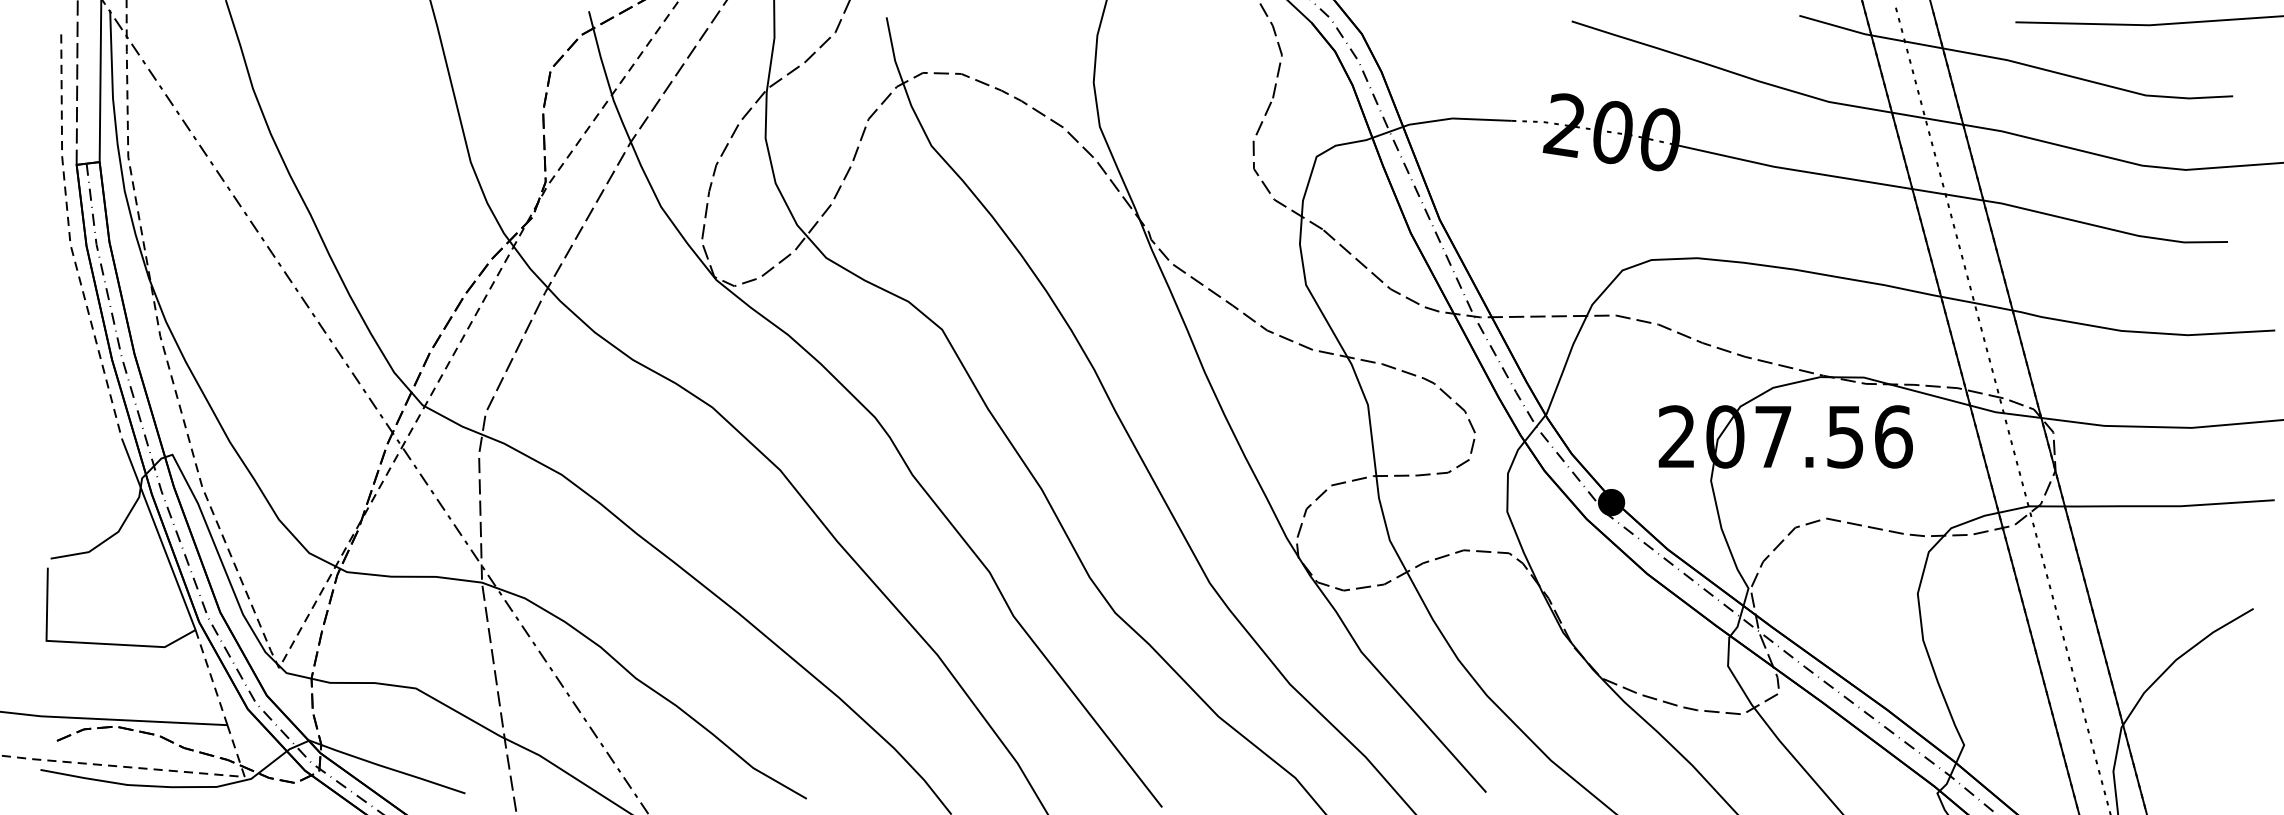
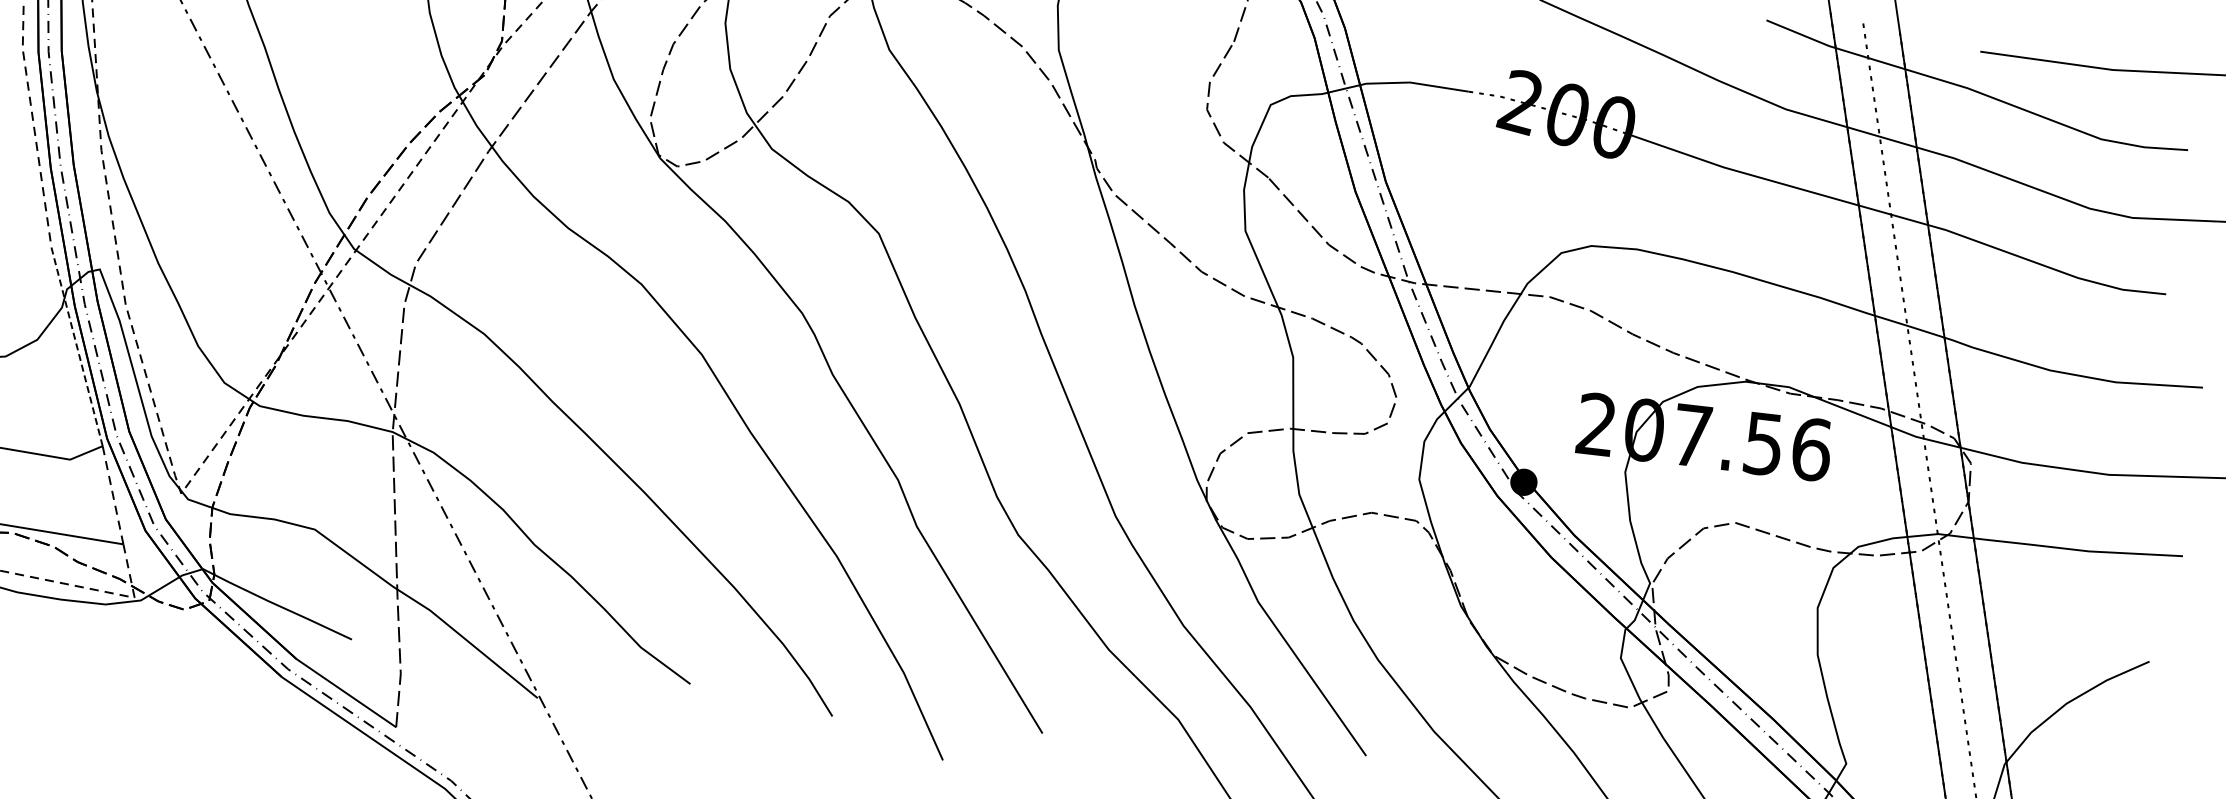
line: (158, 534) -> (76, 347), solid -> dashed

